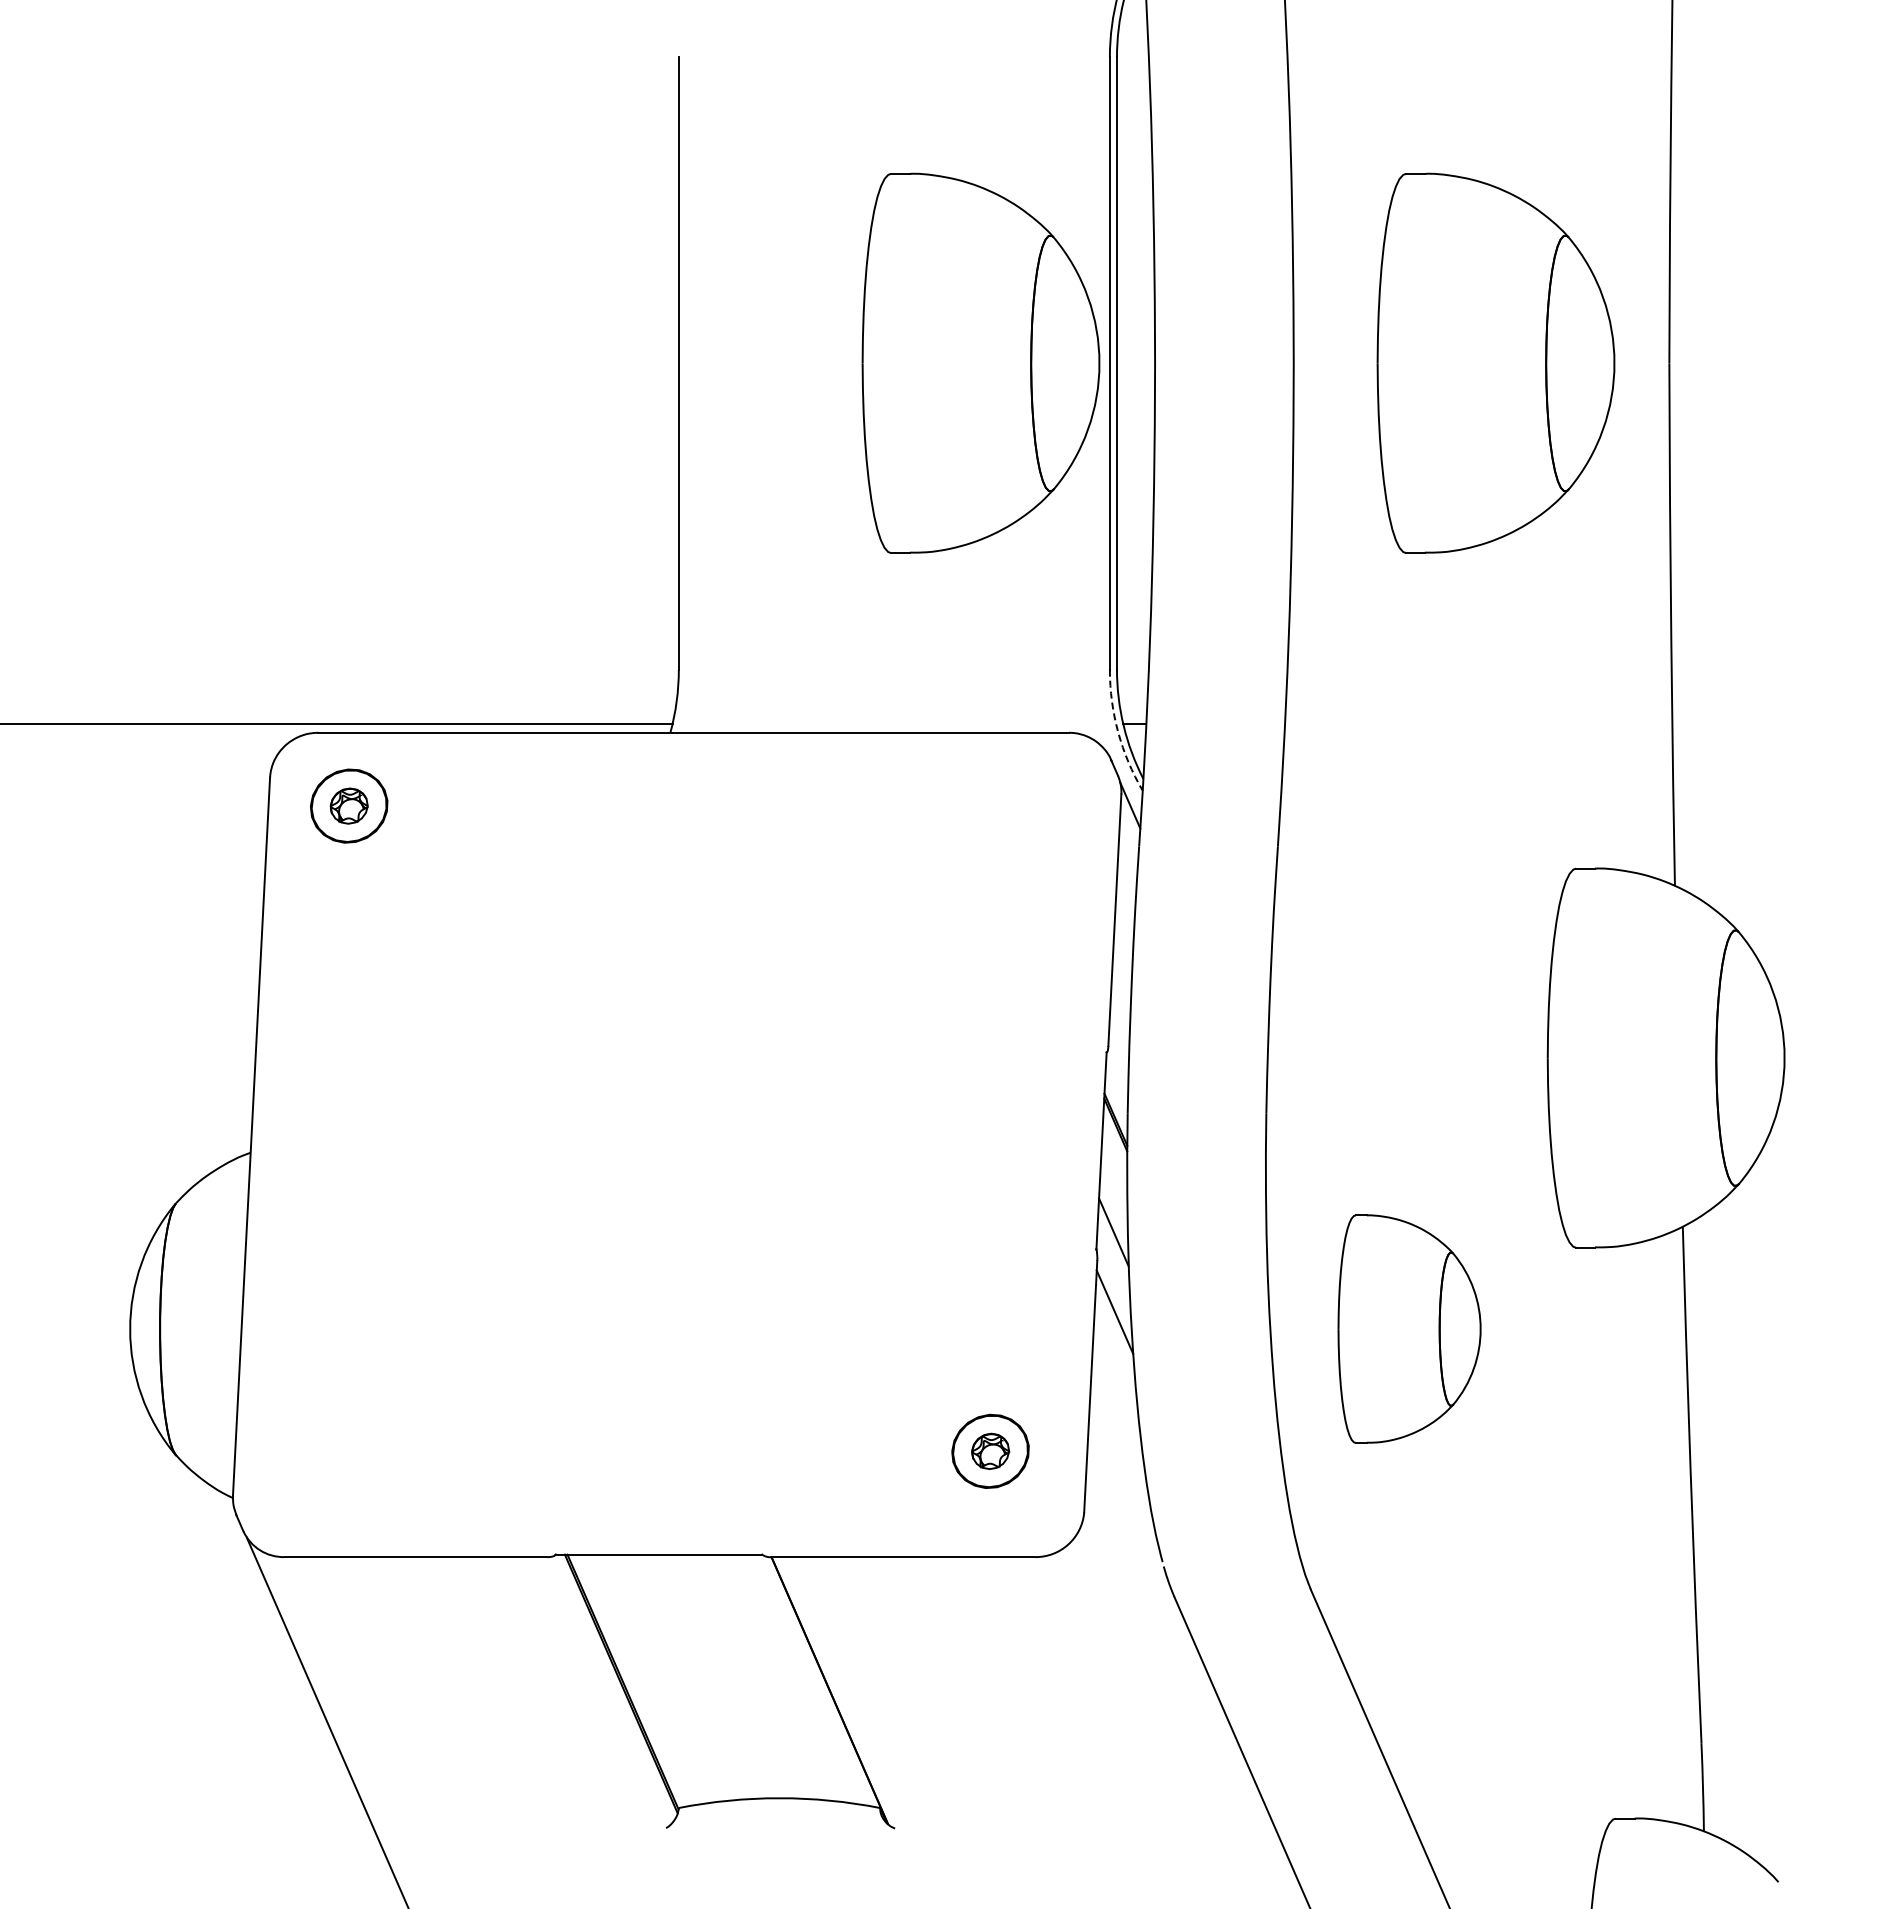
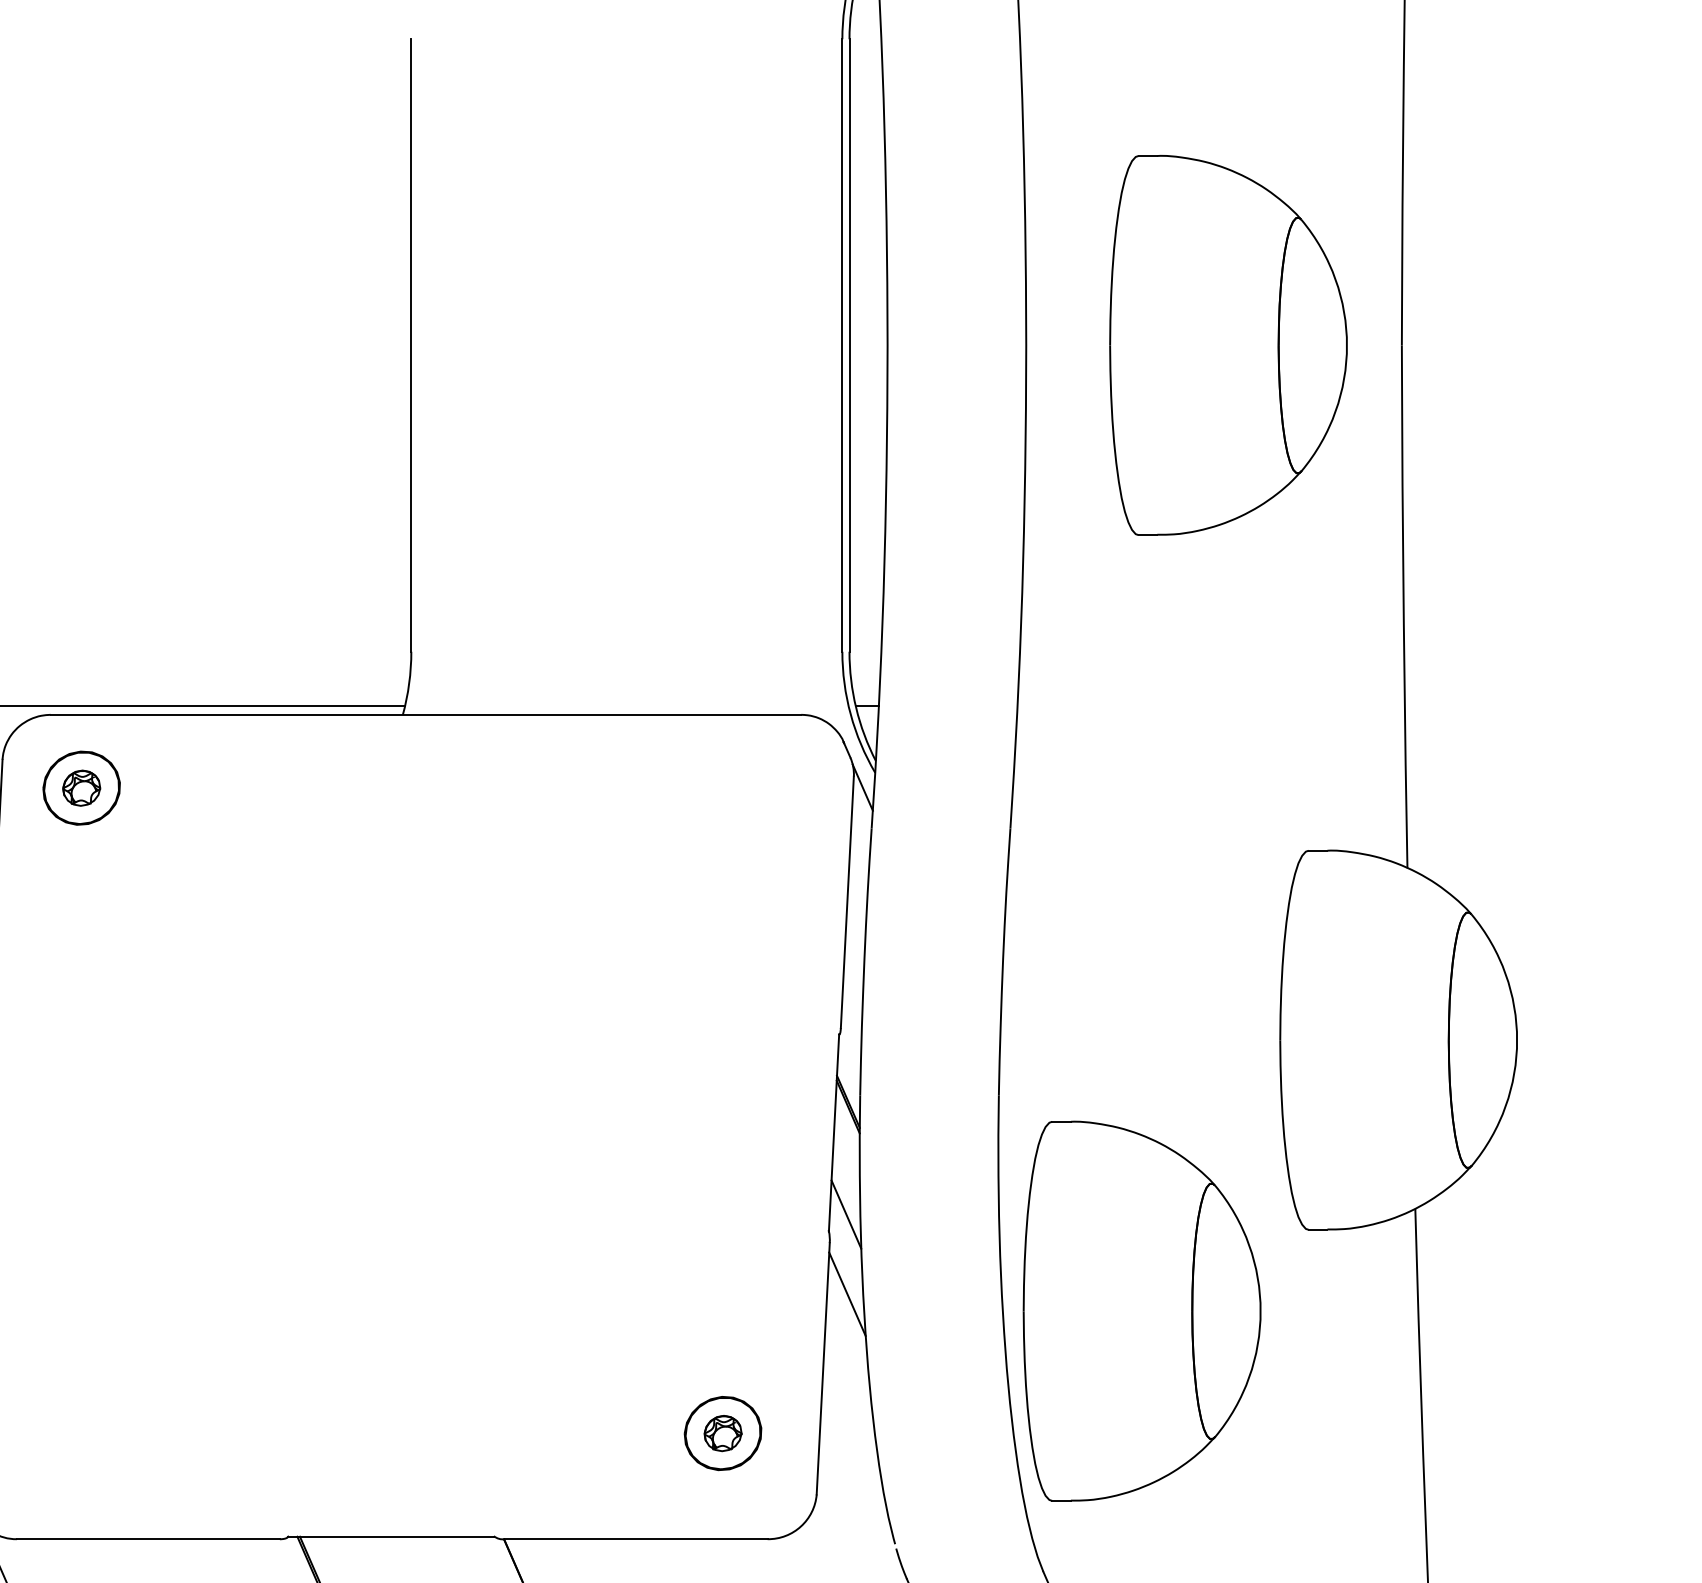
part: (980, 362) -> (713, 344), removed
arc: (1118, 732) -> (851, 714), dashed -> solid
part: (1409, 1328) -> (1142, 1310), size x1.67

